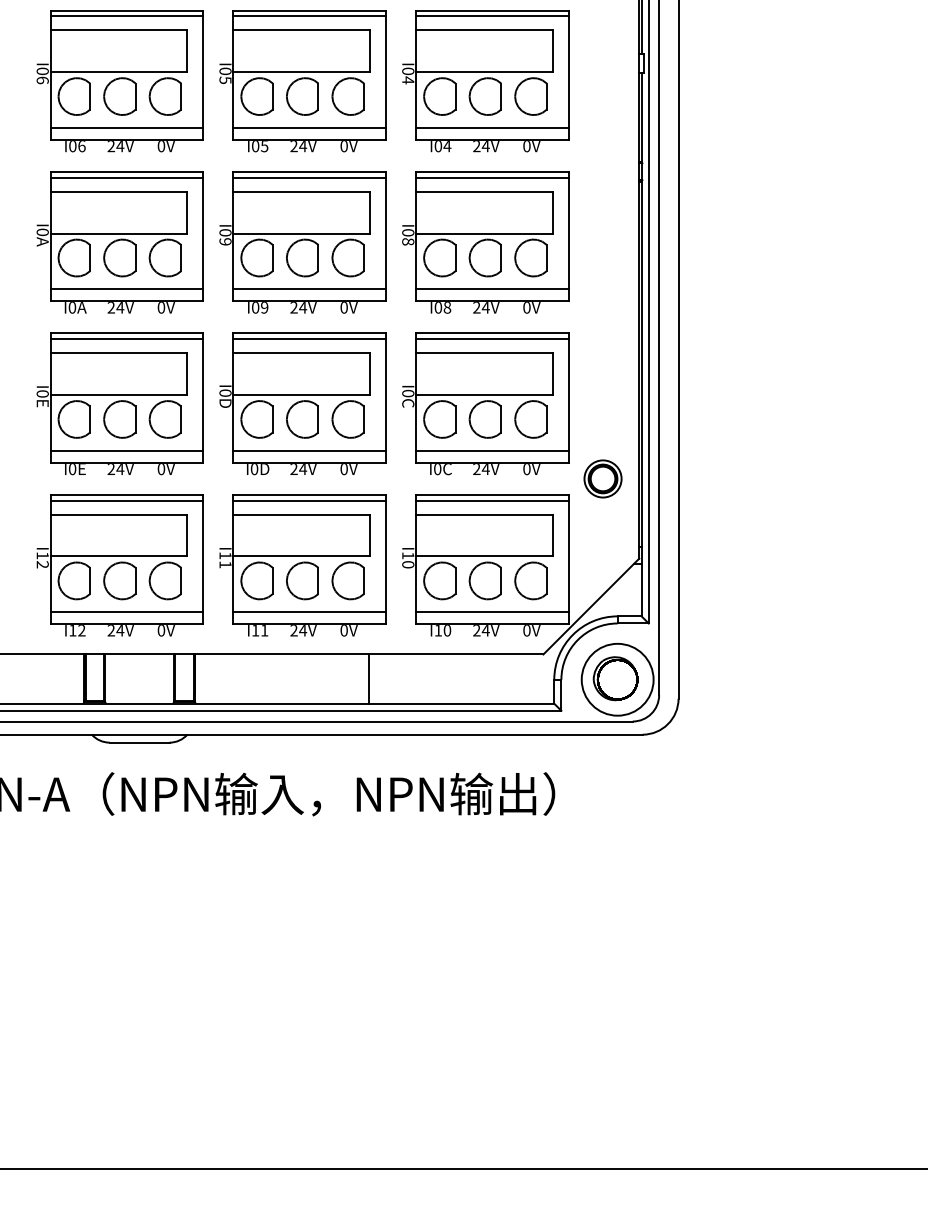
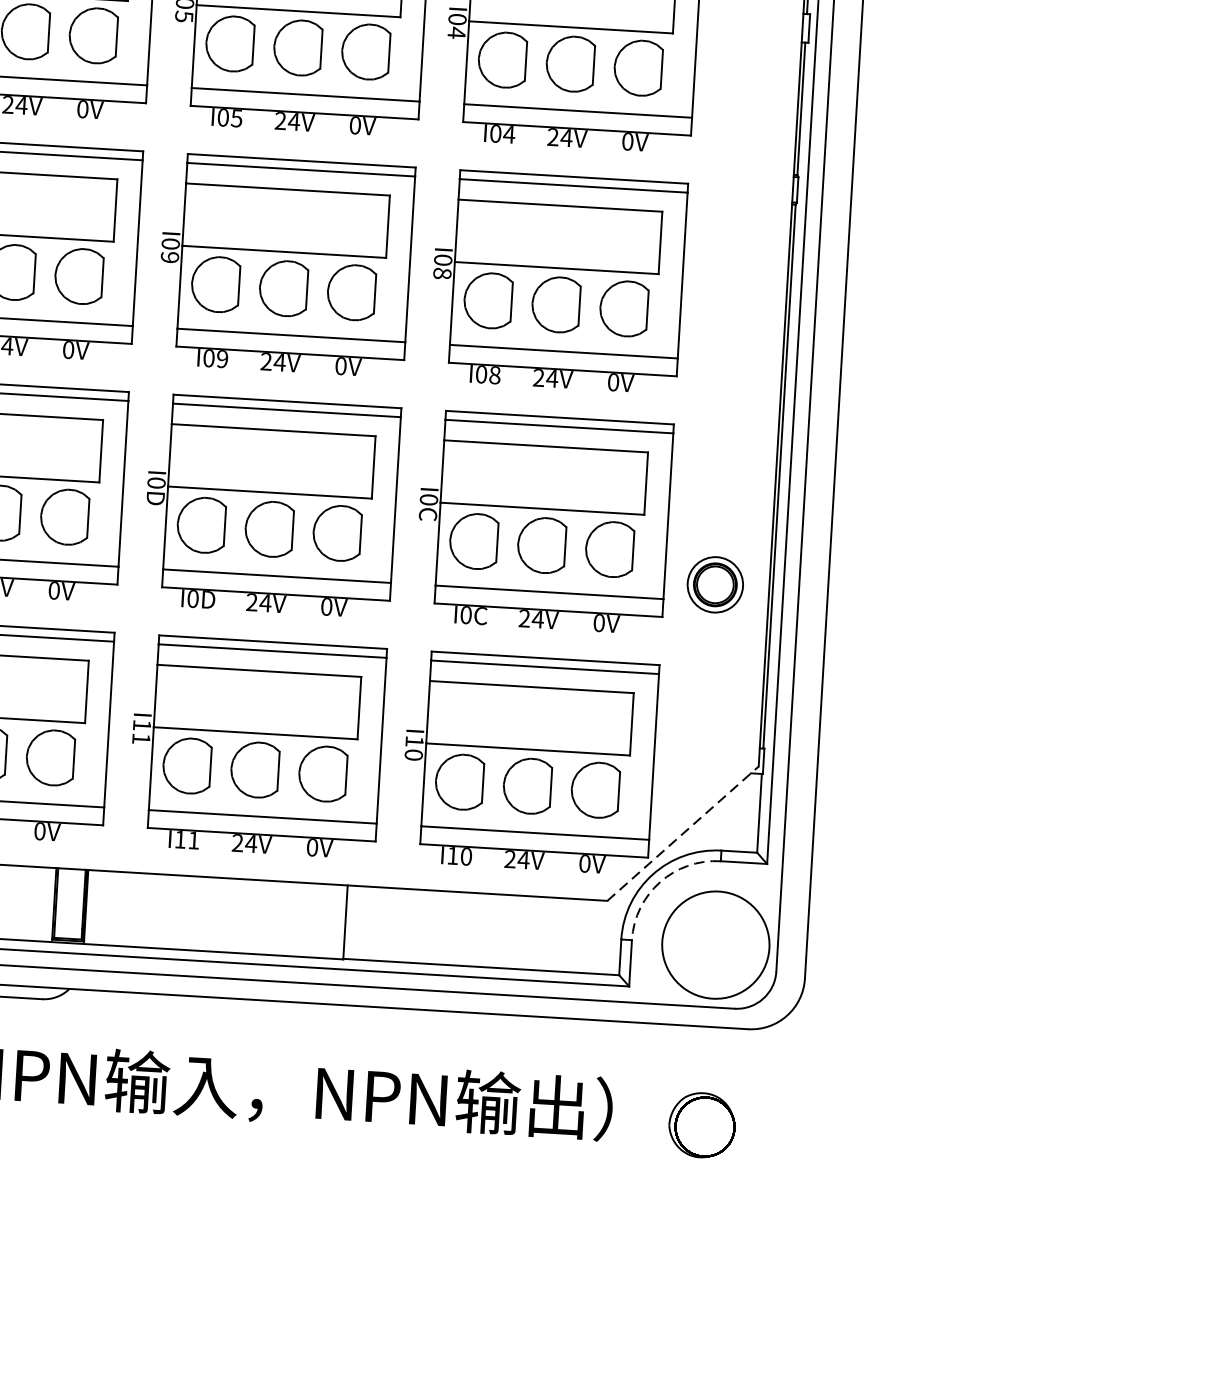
part: (602, 478) -> (714, 584), moved
line: (591, 606) -> (683, 833), solid -> dashed
arc: (577, 639) -> (659, 881), solid -> dashed
part: (615, 678) -> (701, 1124), moved

